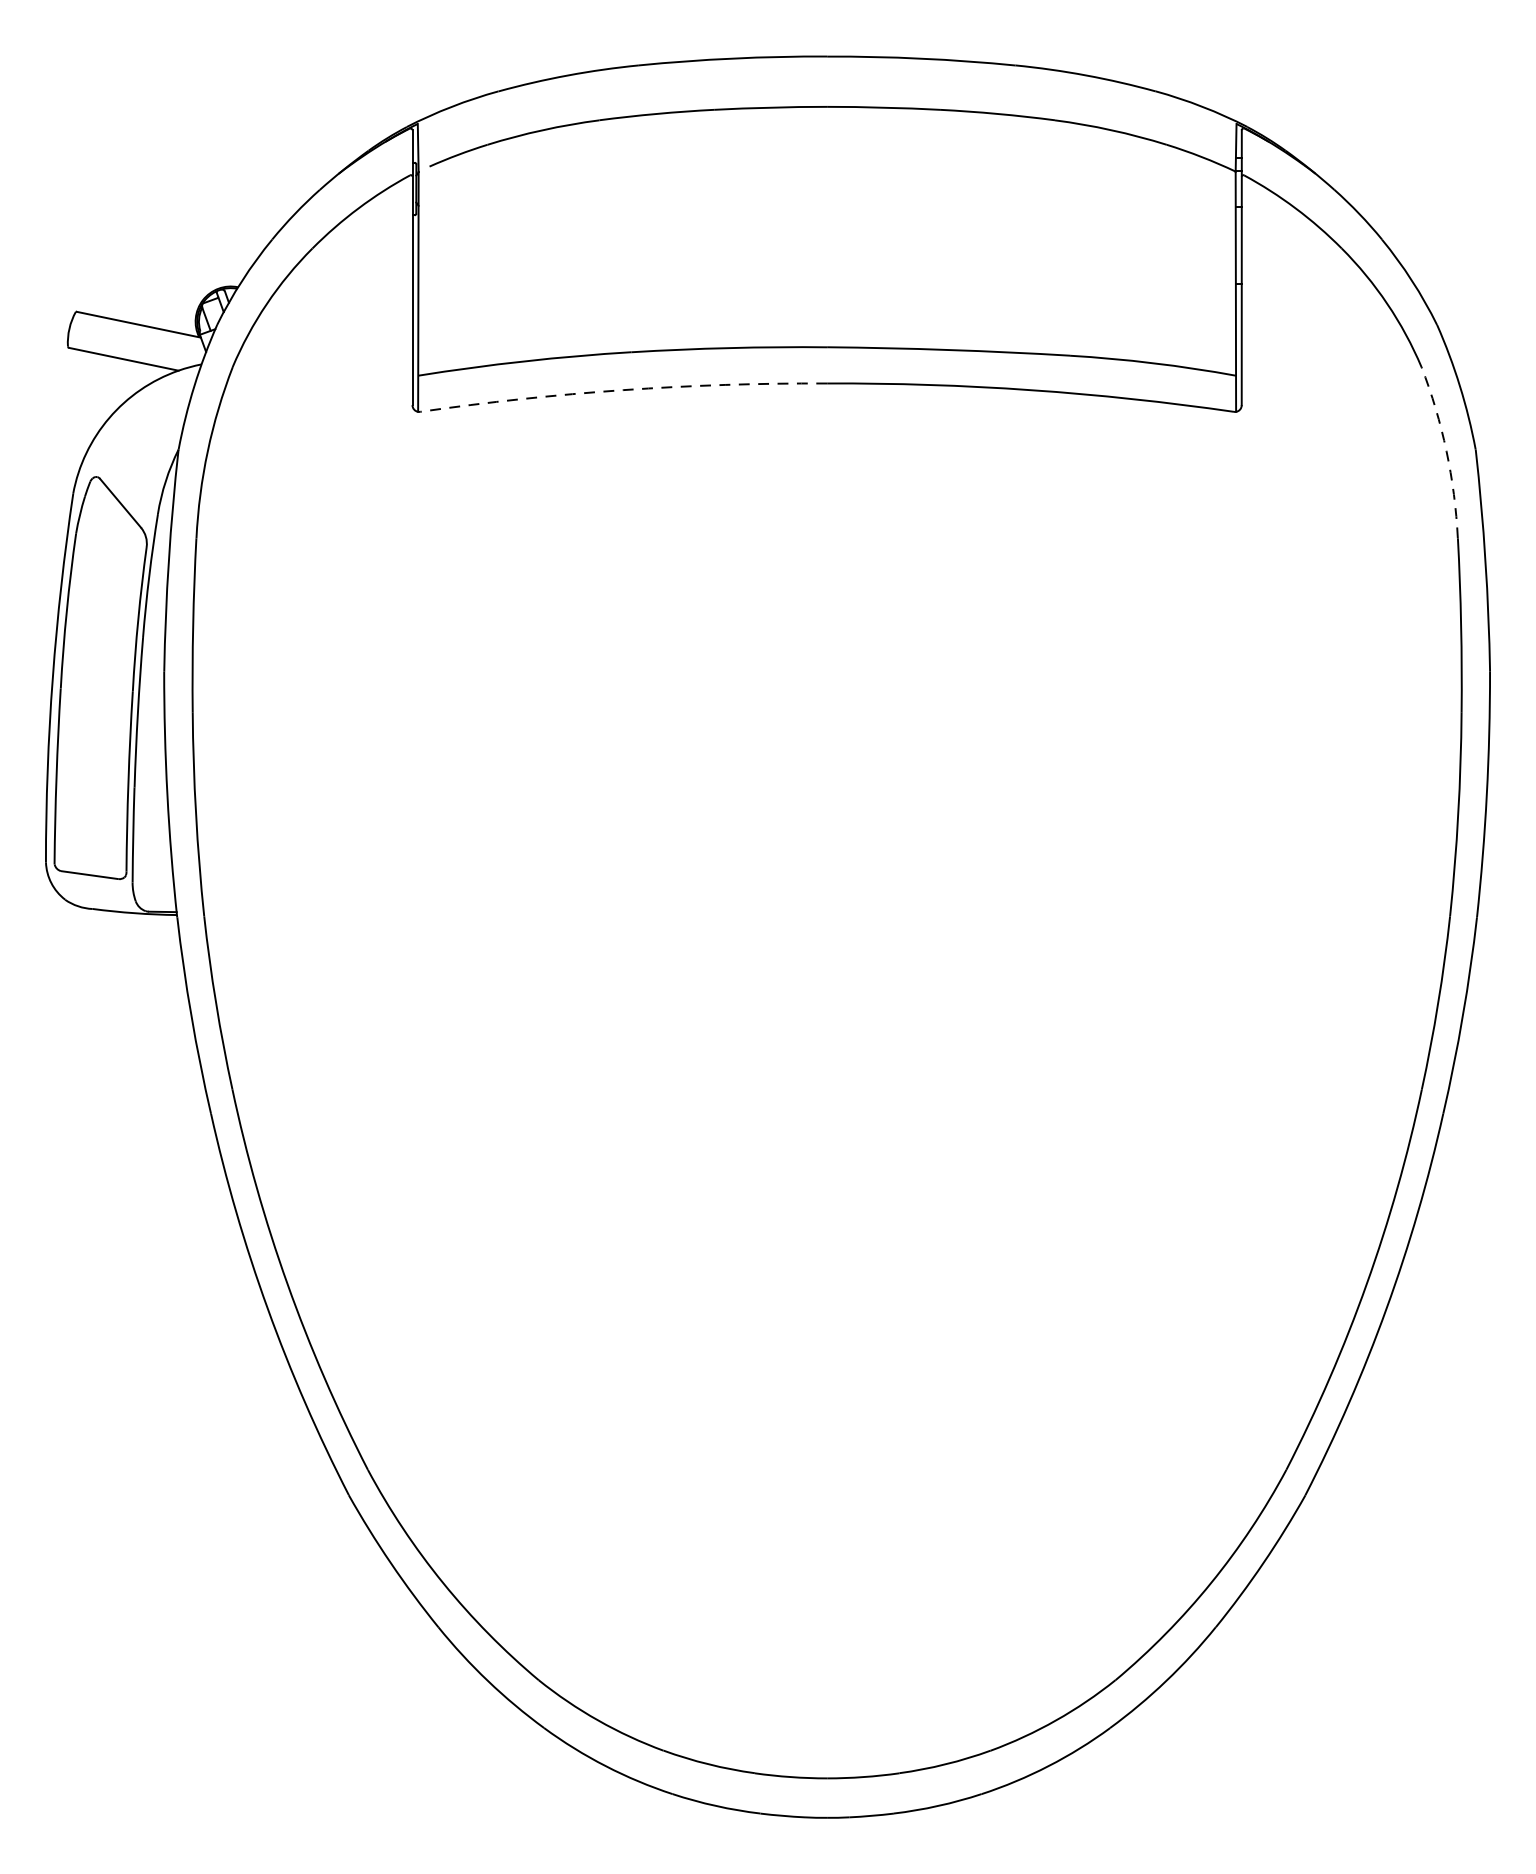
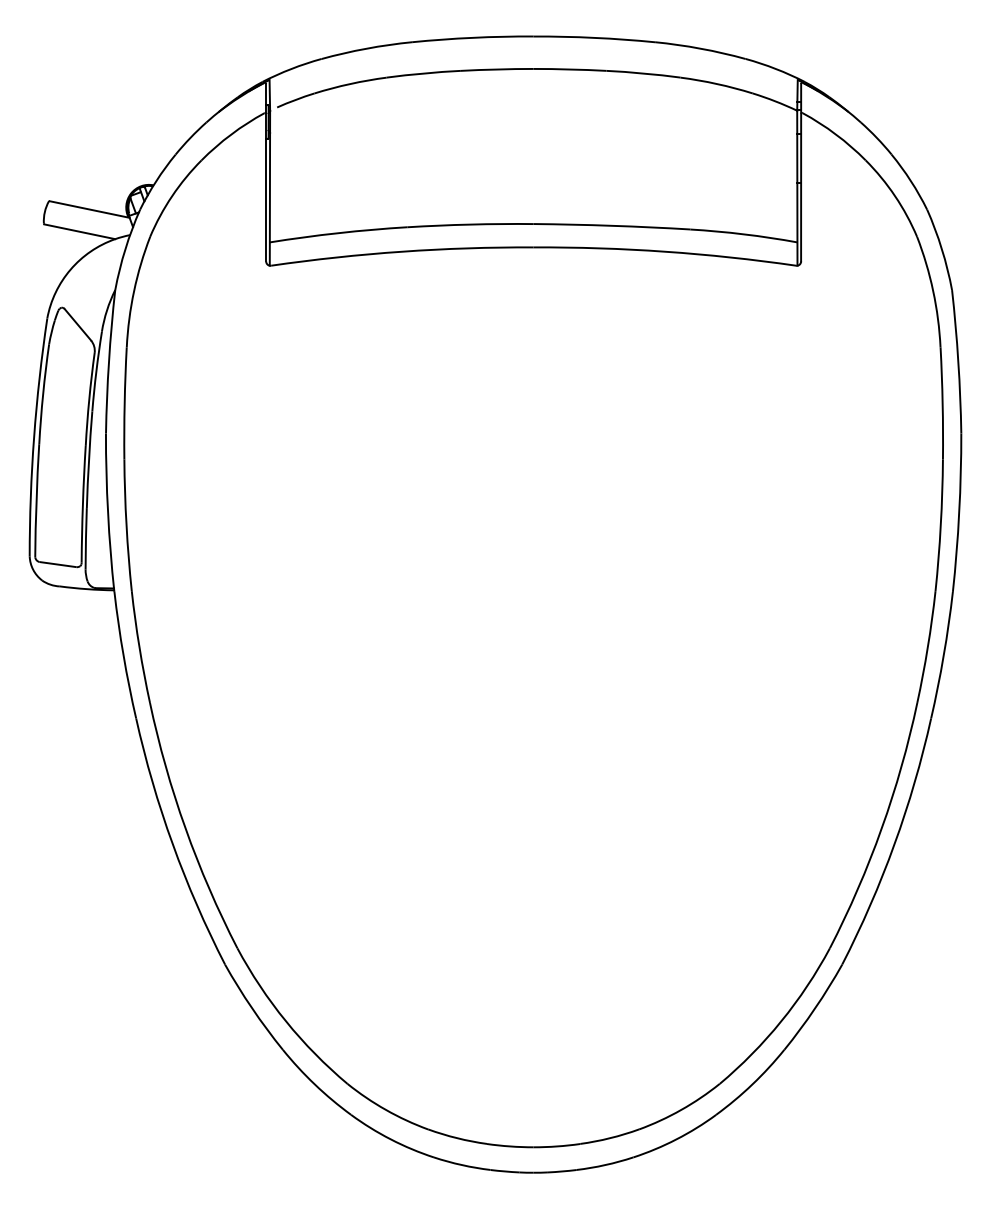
arc: (623, 389) -> (402, 251), dashed -> solid
arc: (1446, 451) -> (933, 291), dashed -> solid

